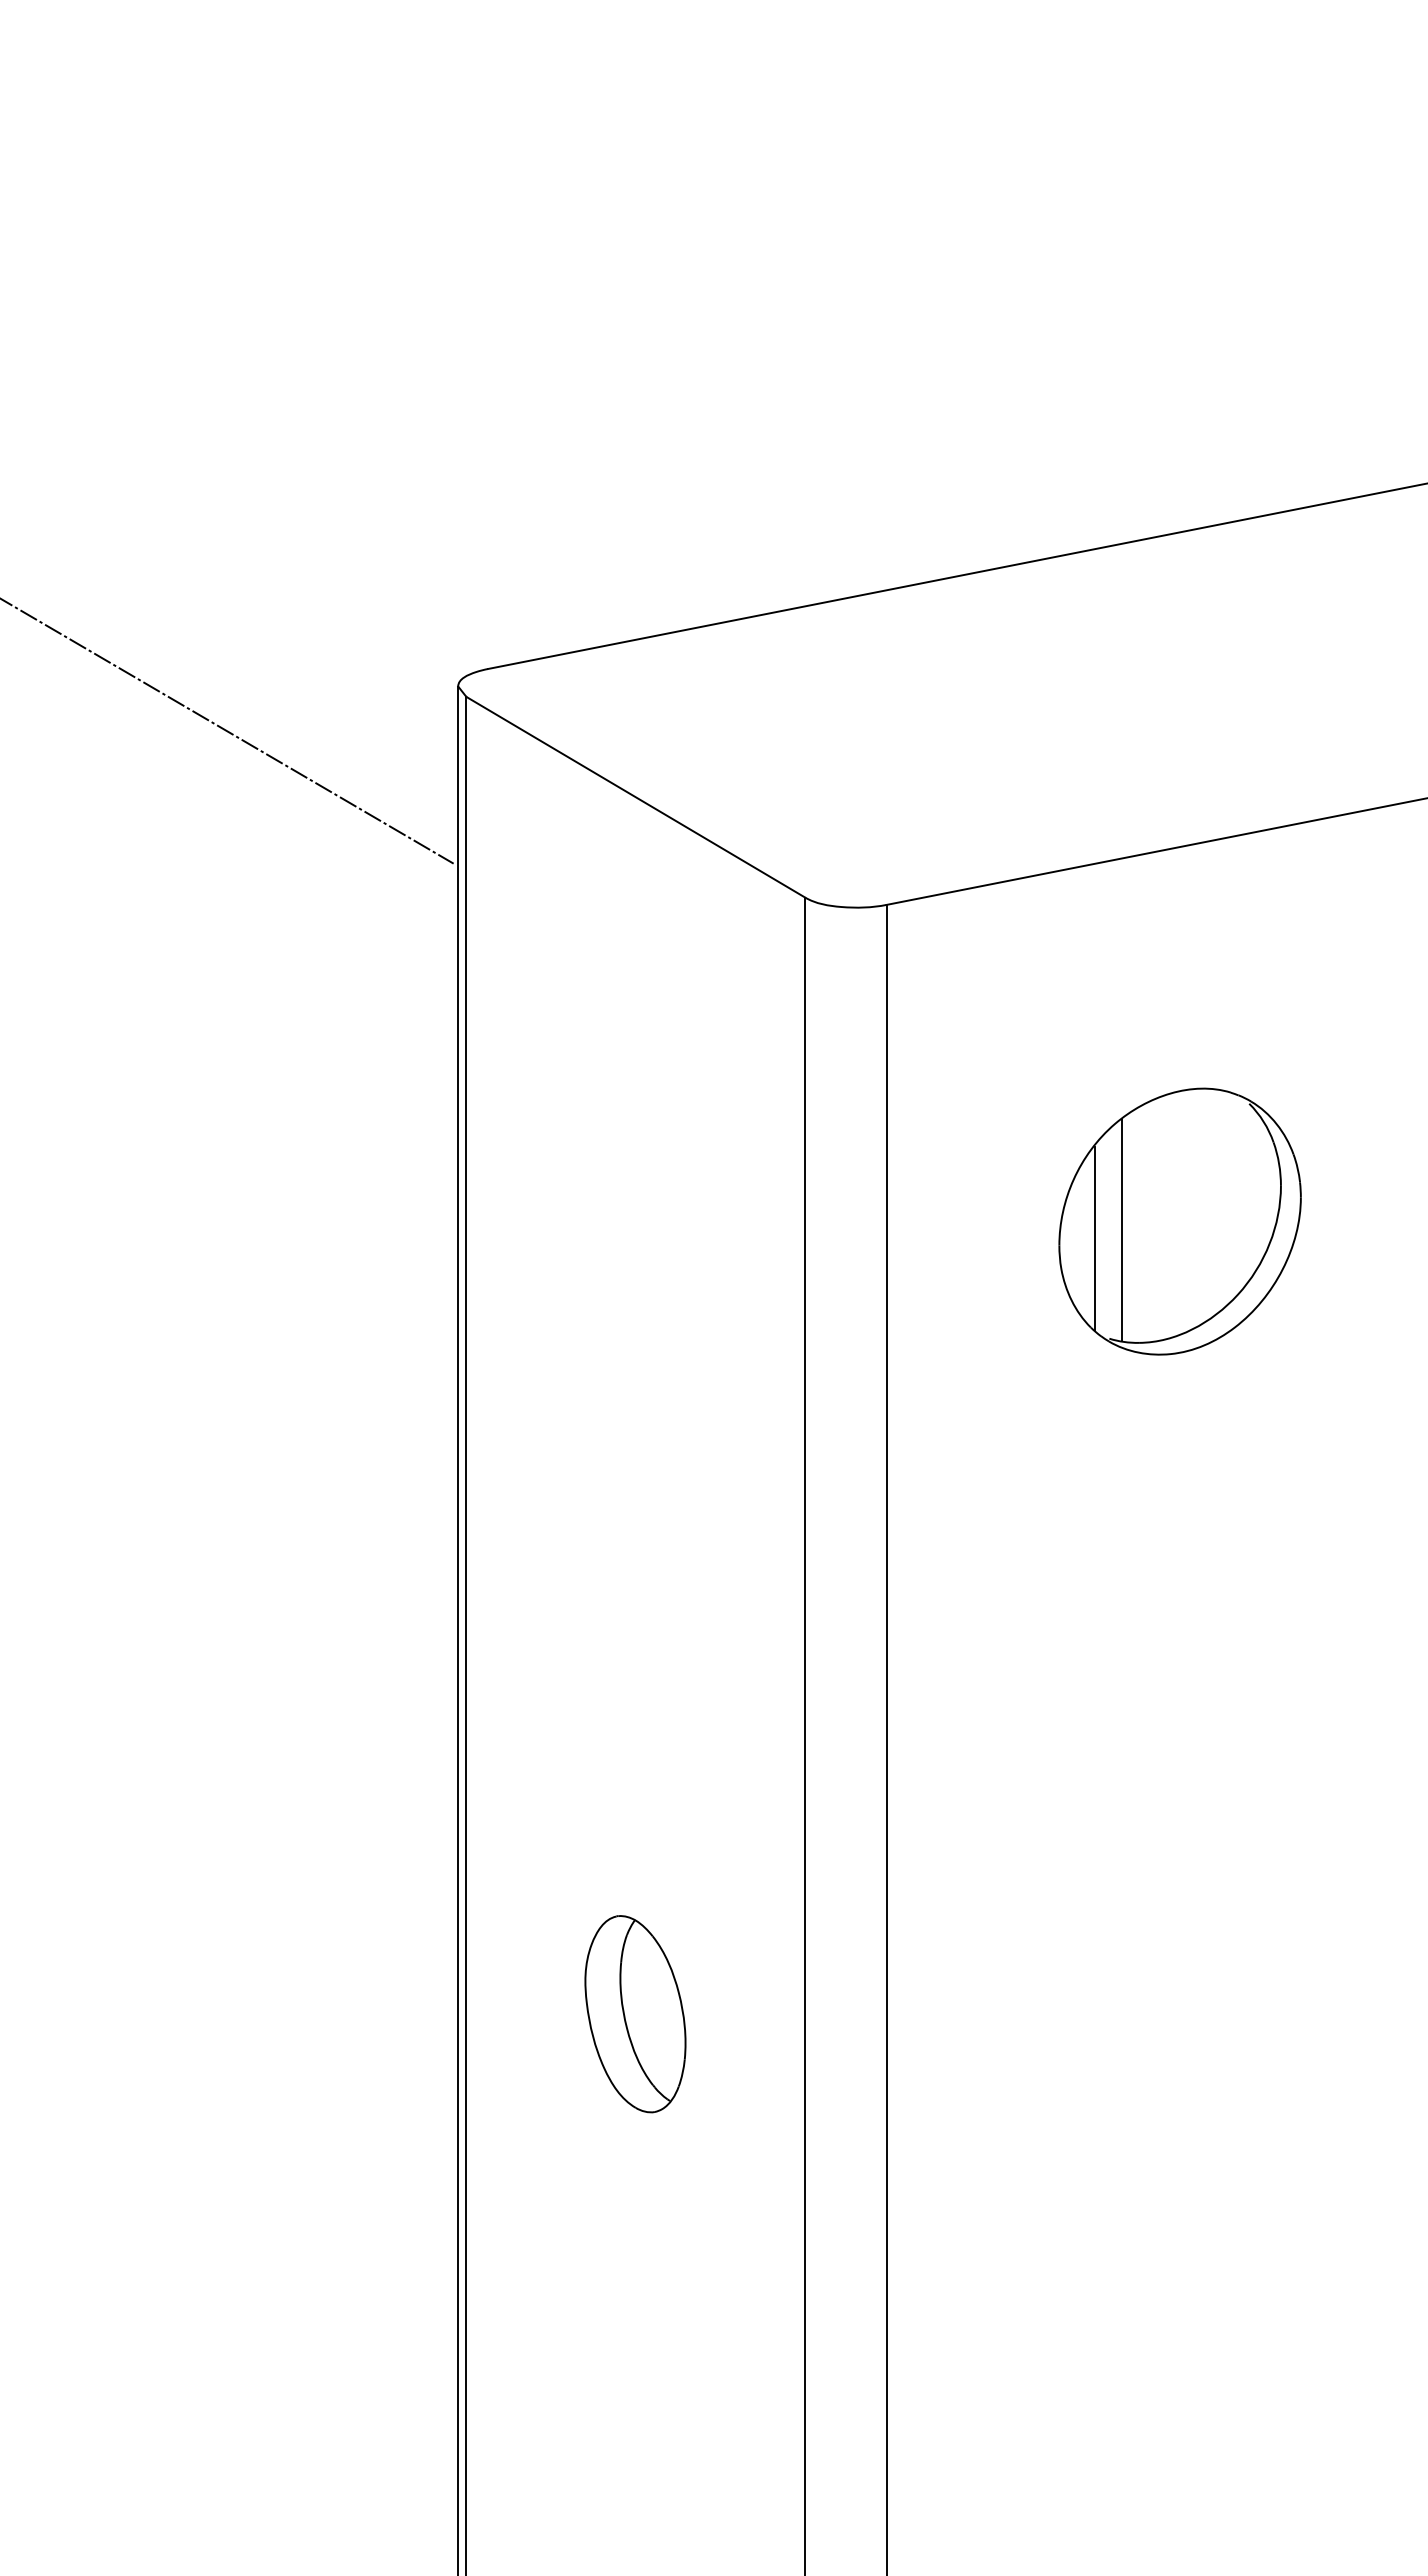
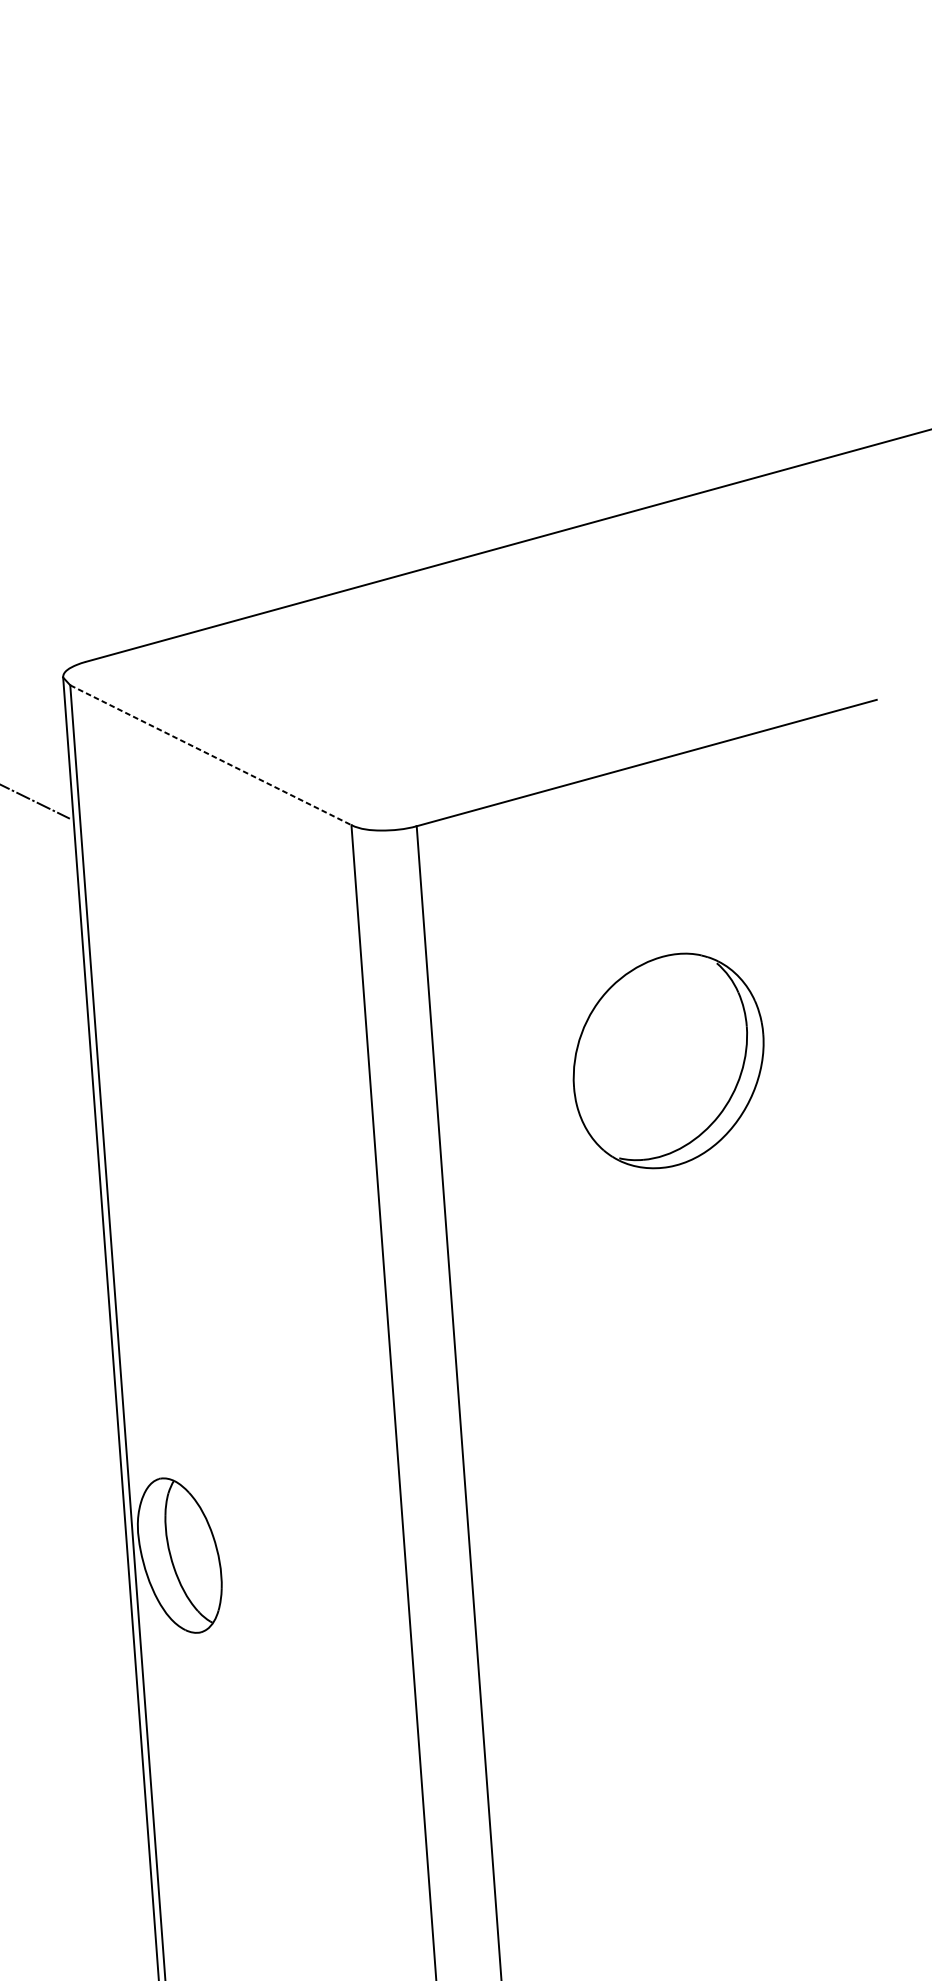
line: (635, 797) -> (210, 755), solid -> dashed
line: (1122, 1229) -> (623, 1070), removed
line: (1094, 1238) -> (601, 1079), removed
part: (635, 2014) -> (179, 1555), moved

